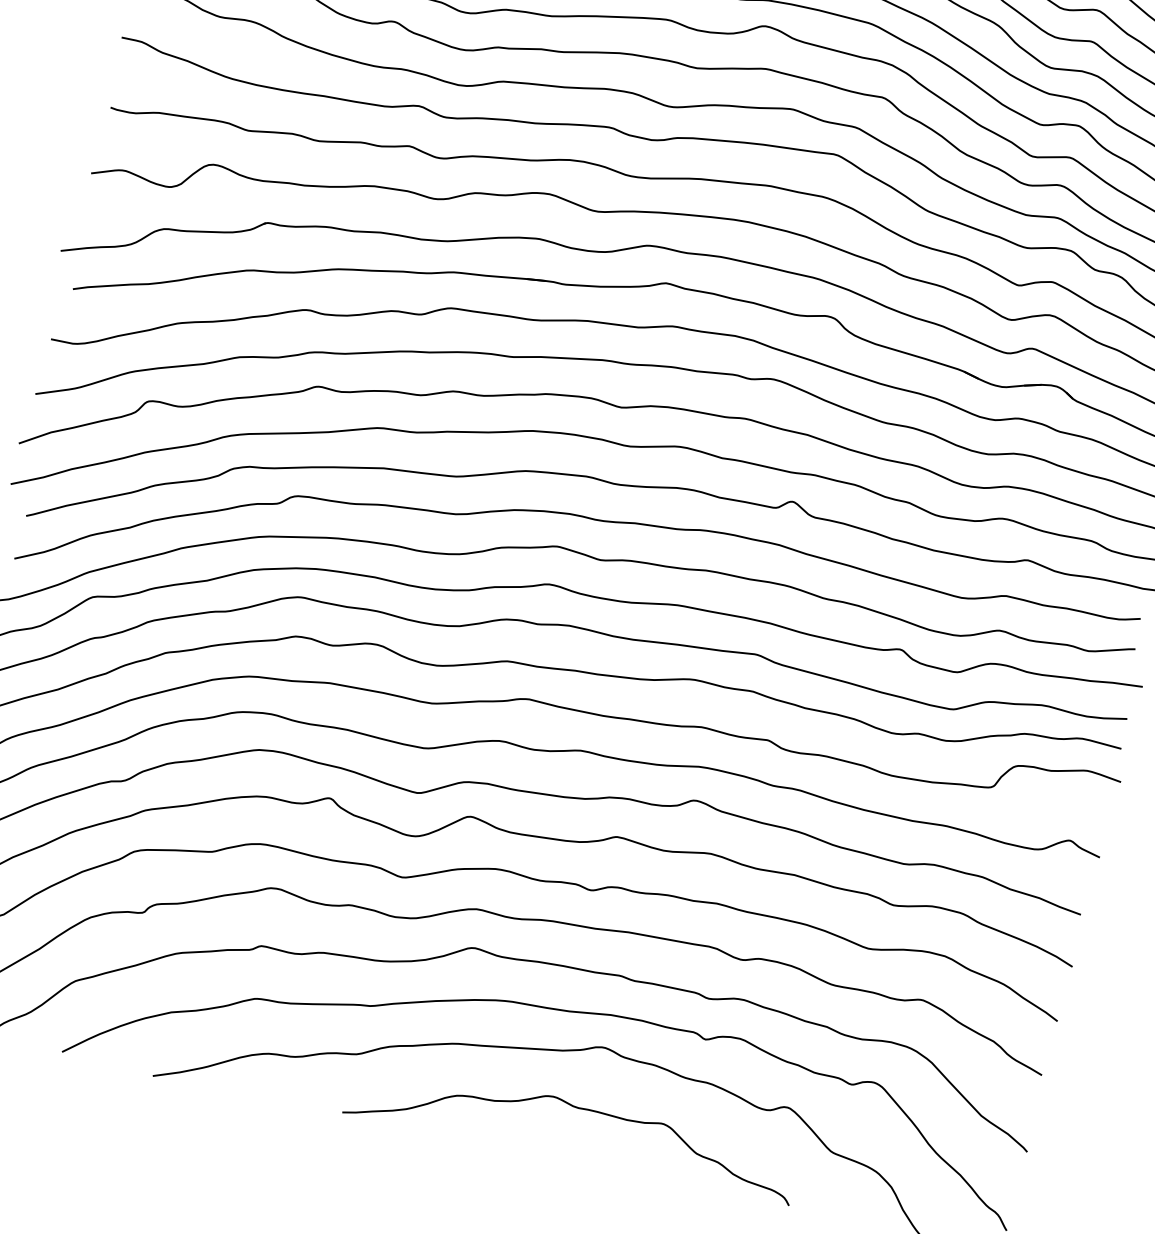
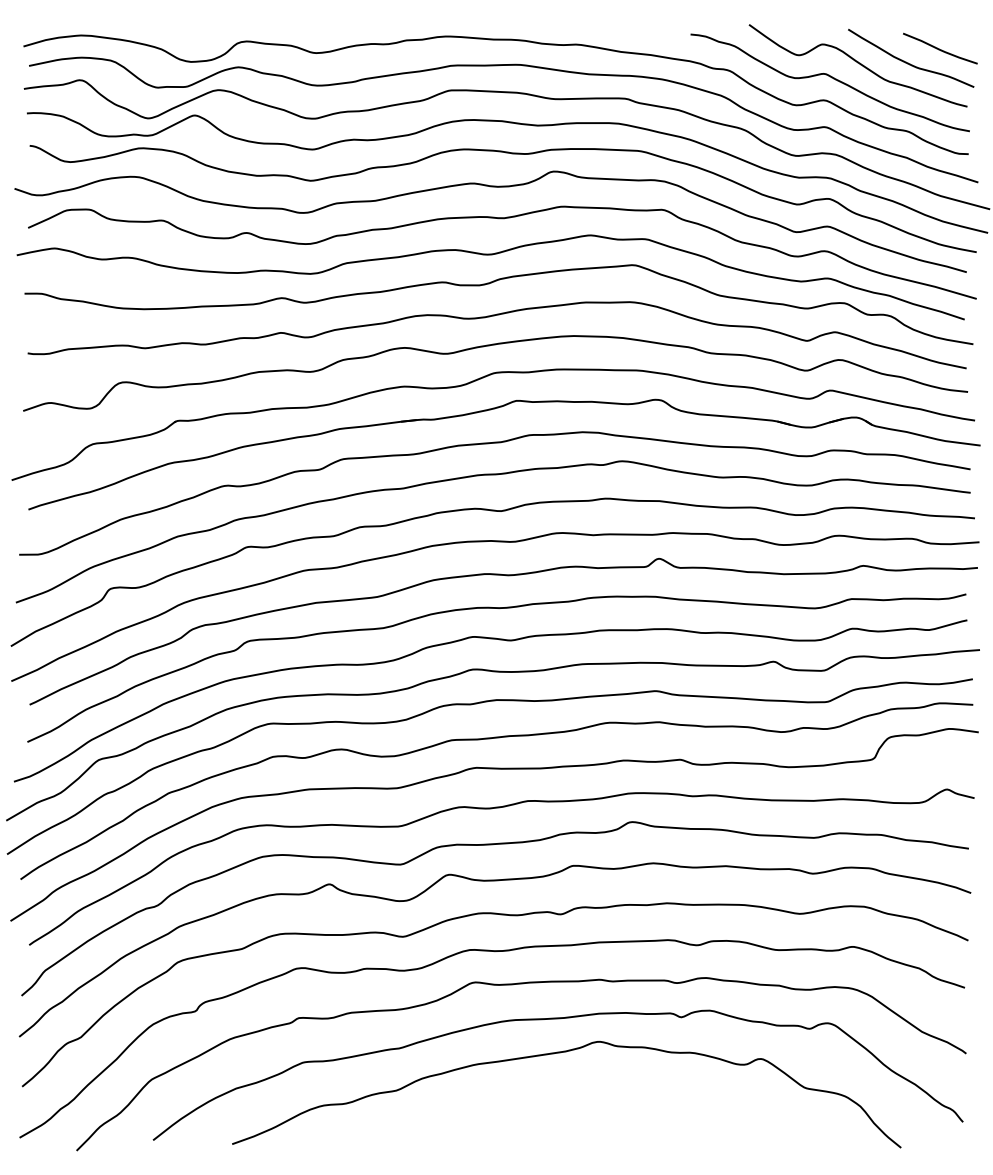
curve: (575, 1108) -> (586, 1096), removed

